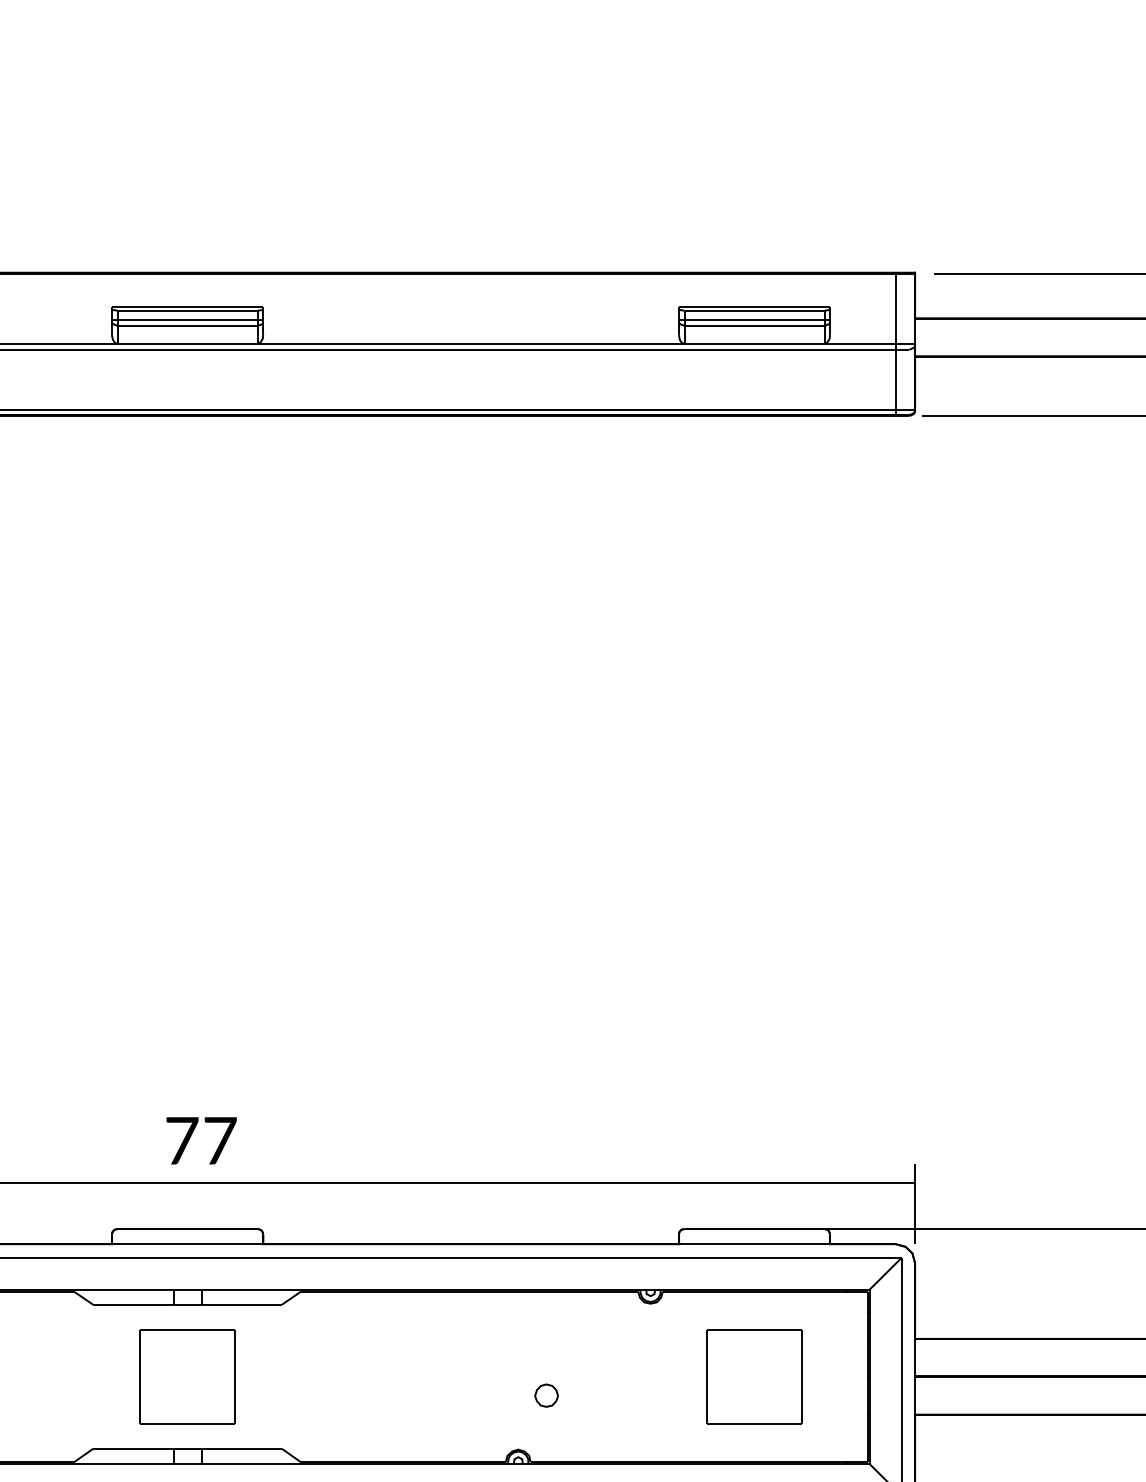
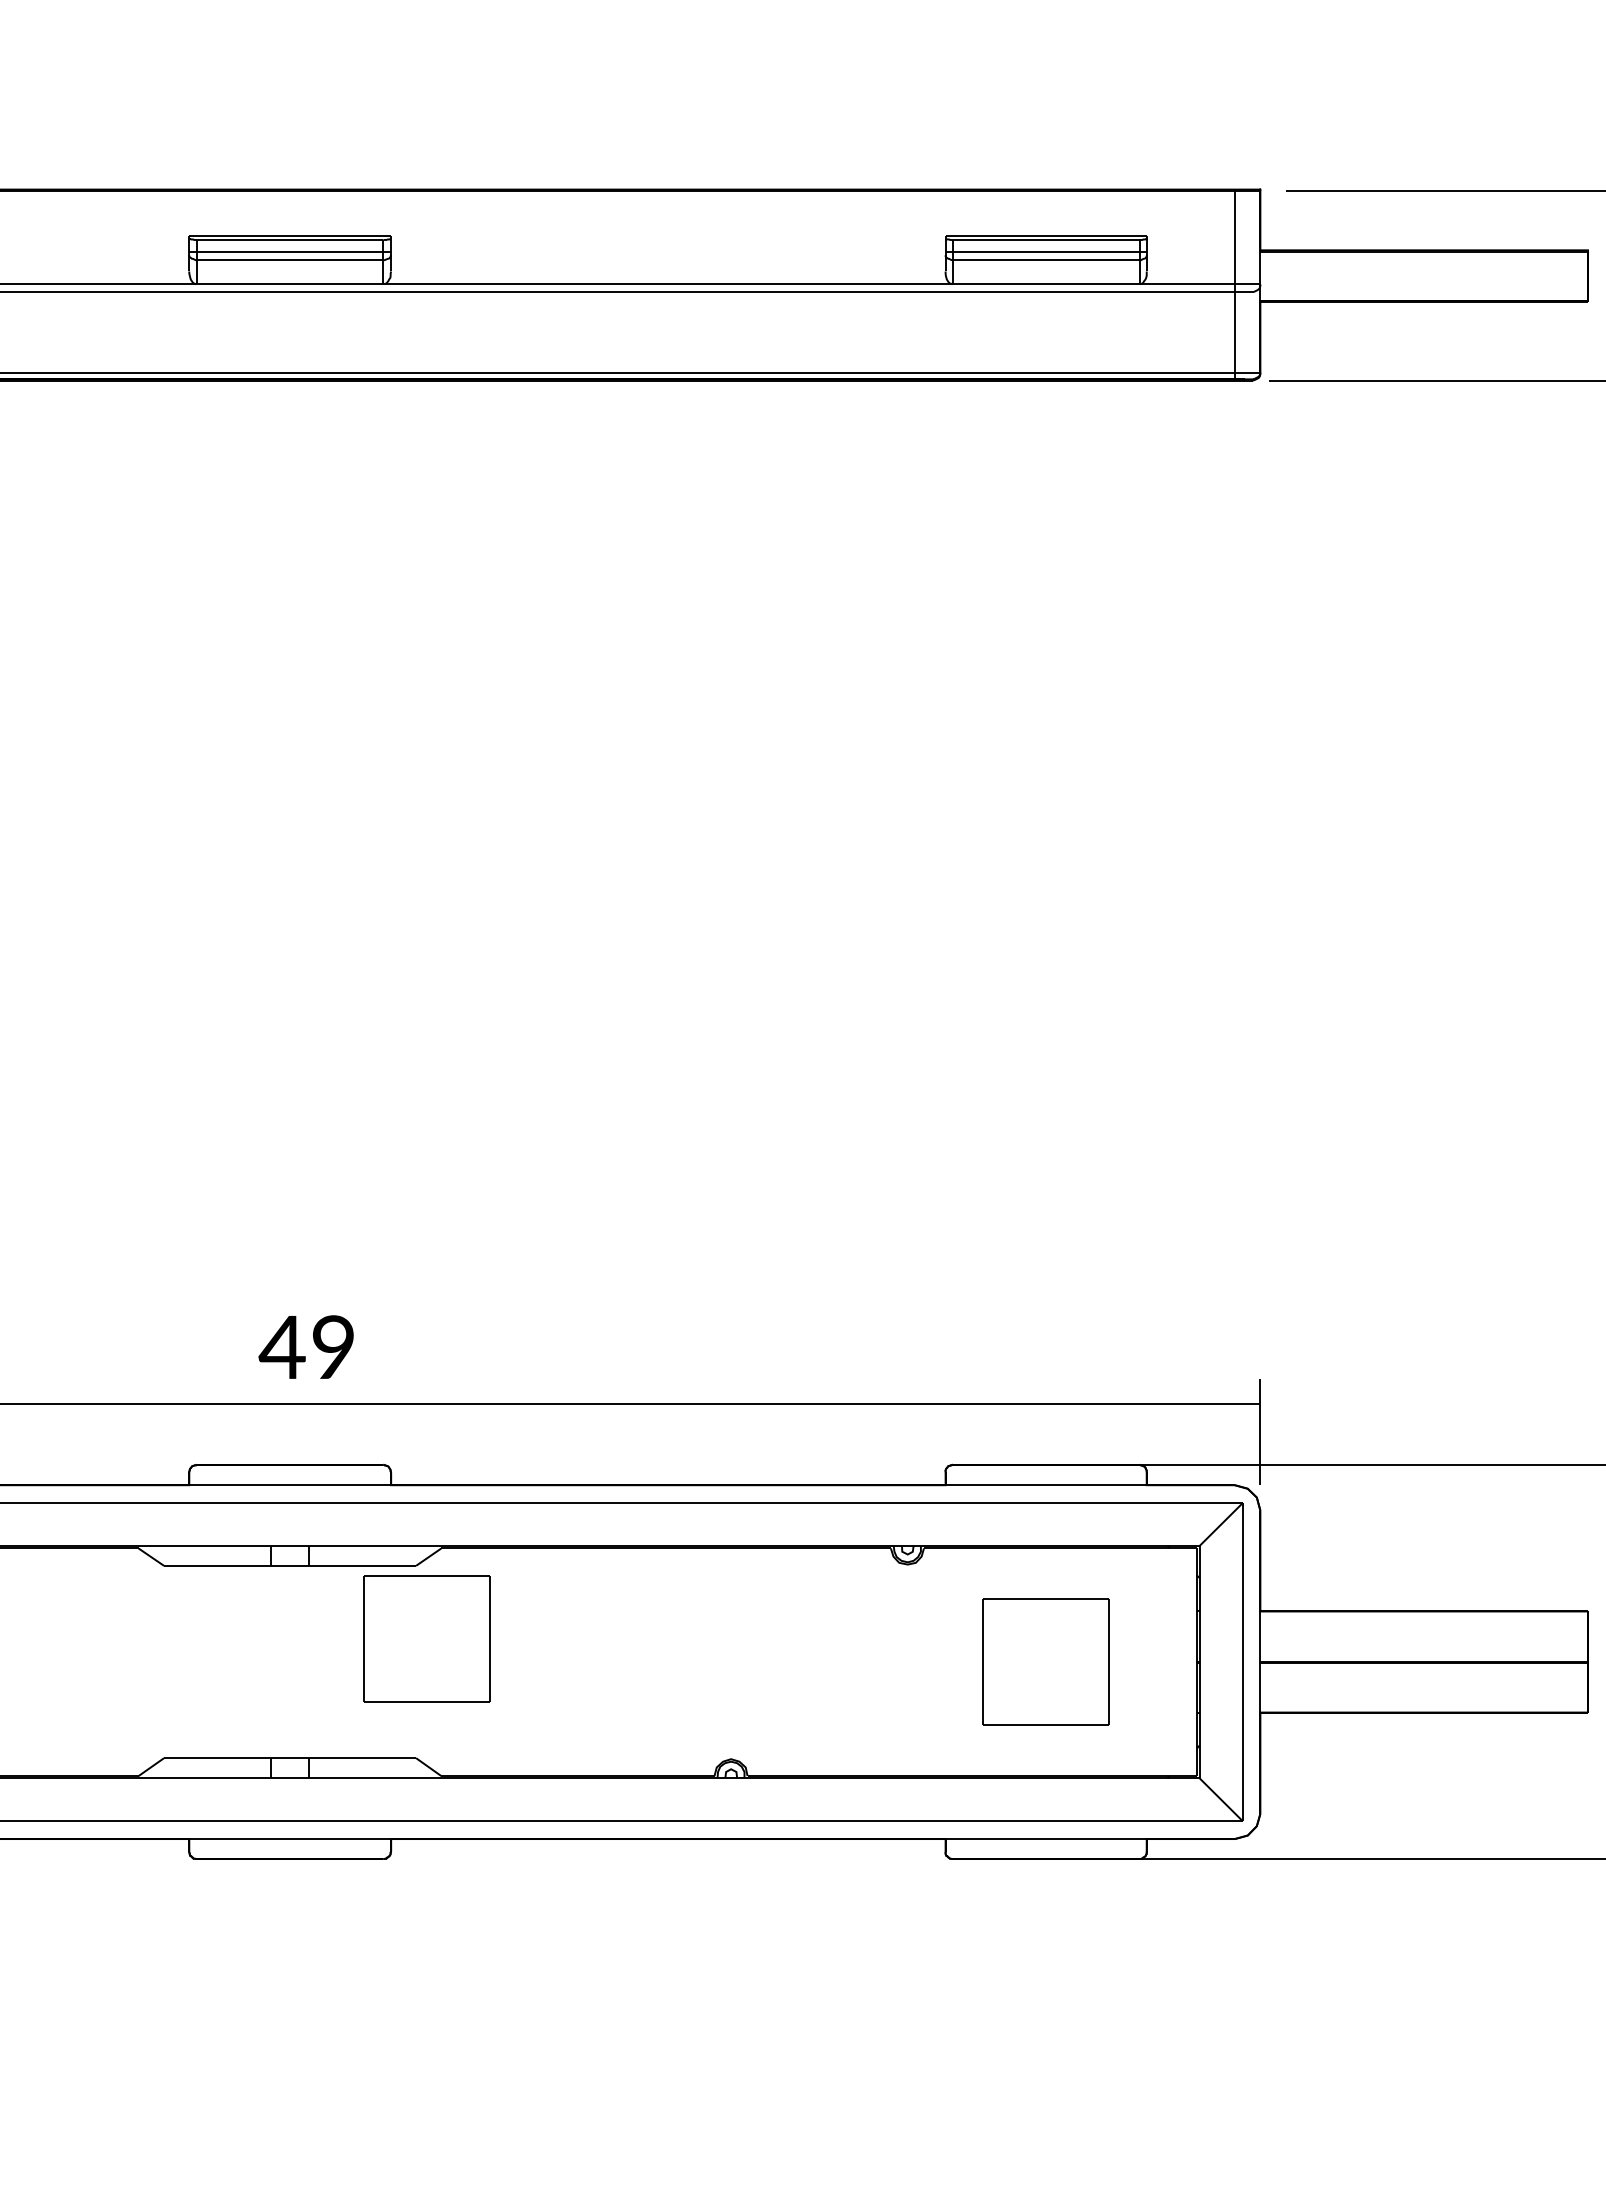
text: (199, 1140) -> (306, 1346), 77 -> 49
part: (187, 1376) -> (426, 1638), moved
part: (546, 1395) -> (768, 1687), removed

